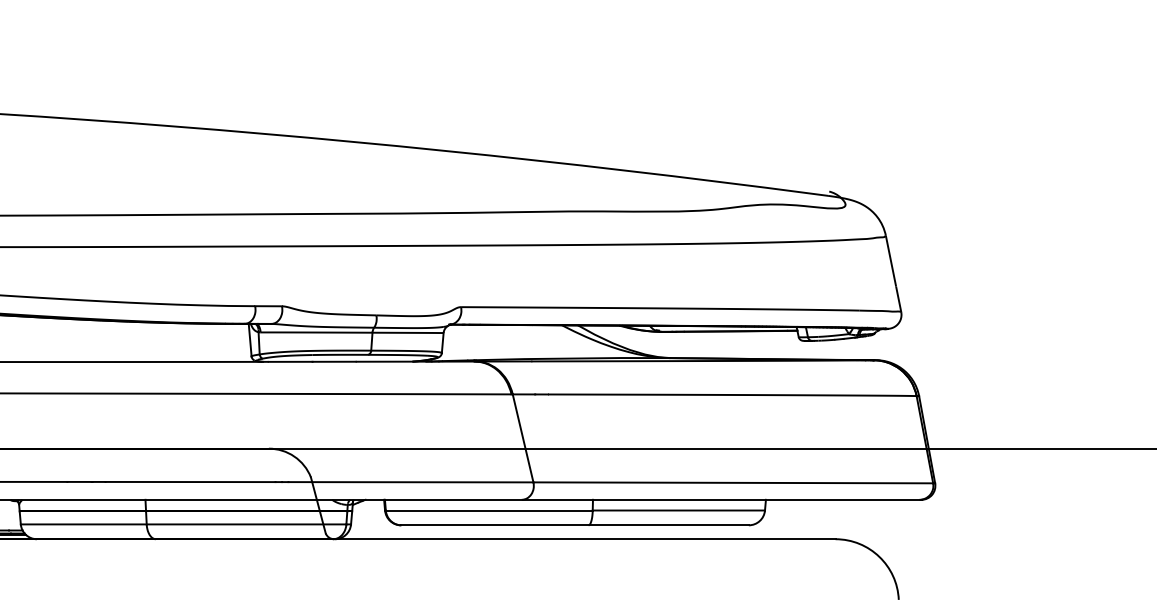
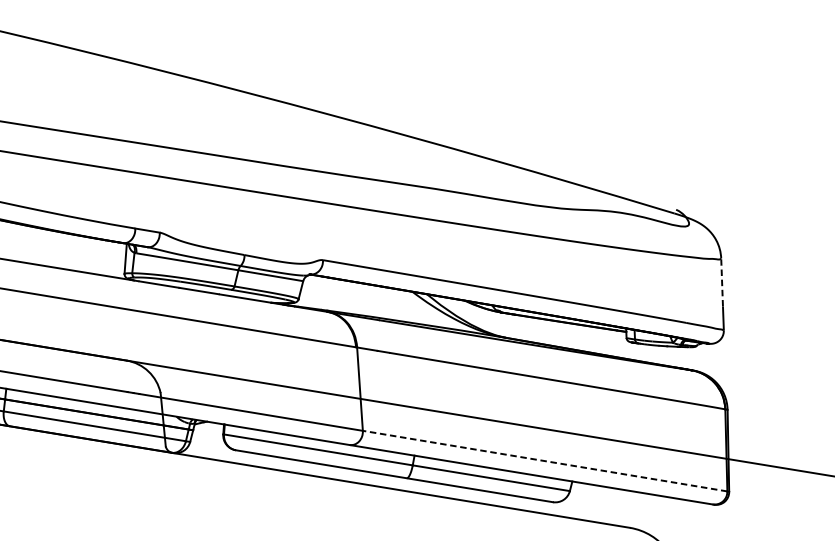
line: (890, 259) -> (721, 280), solid -> dashed
line: (733, 482) -> (545, 460), solid -> dashed

